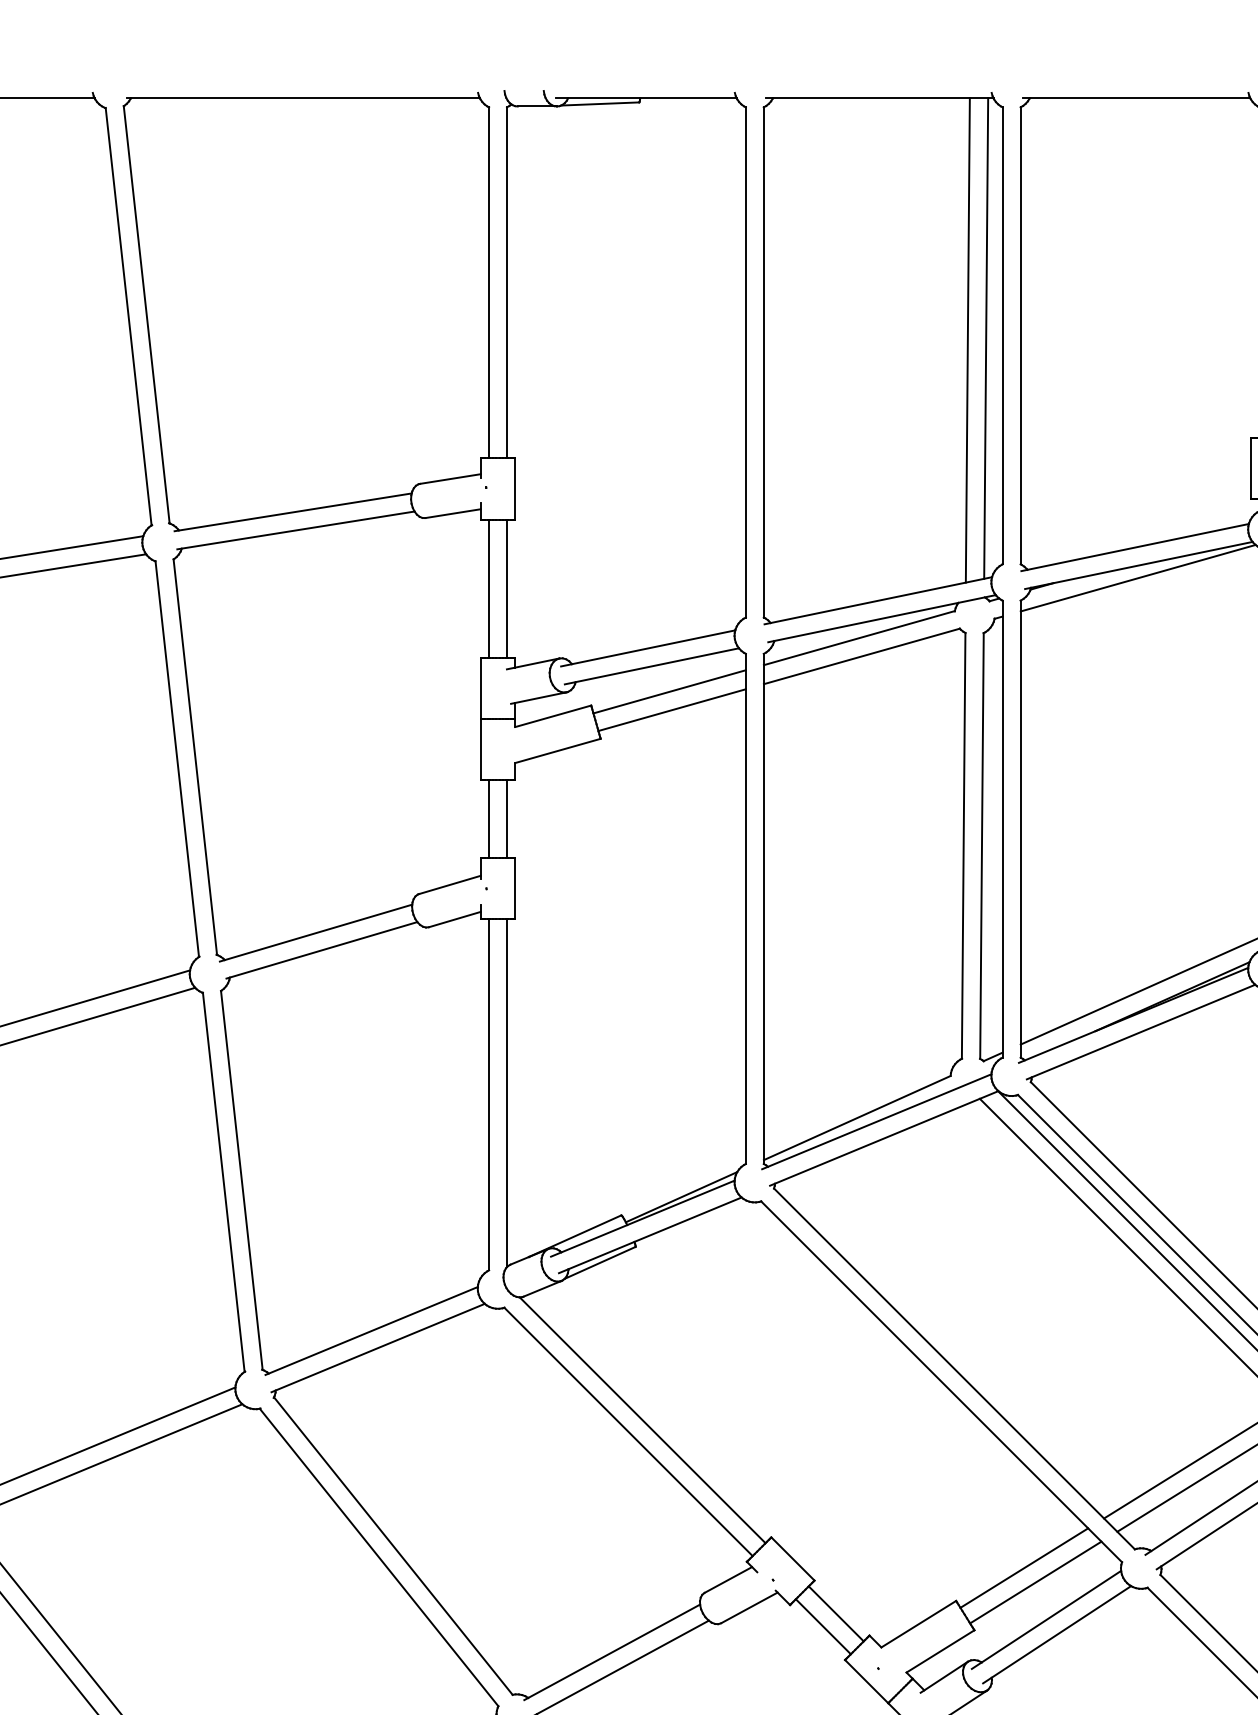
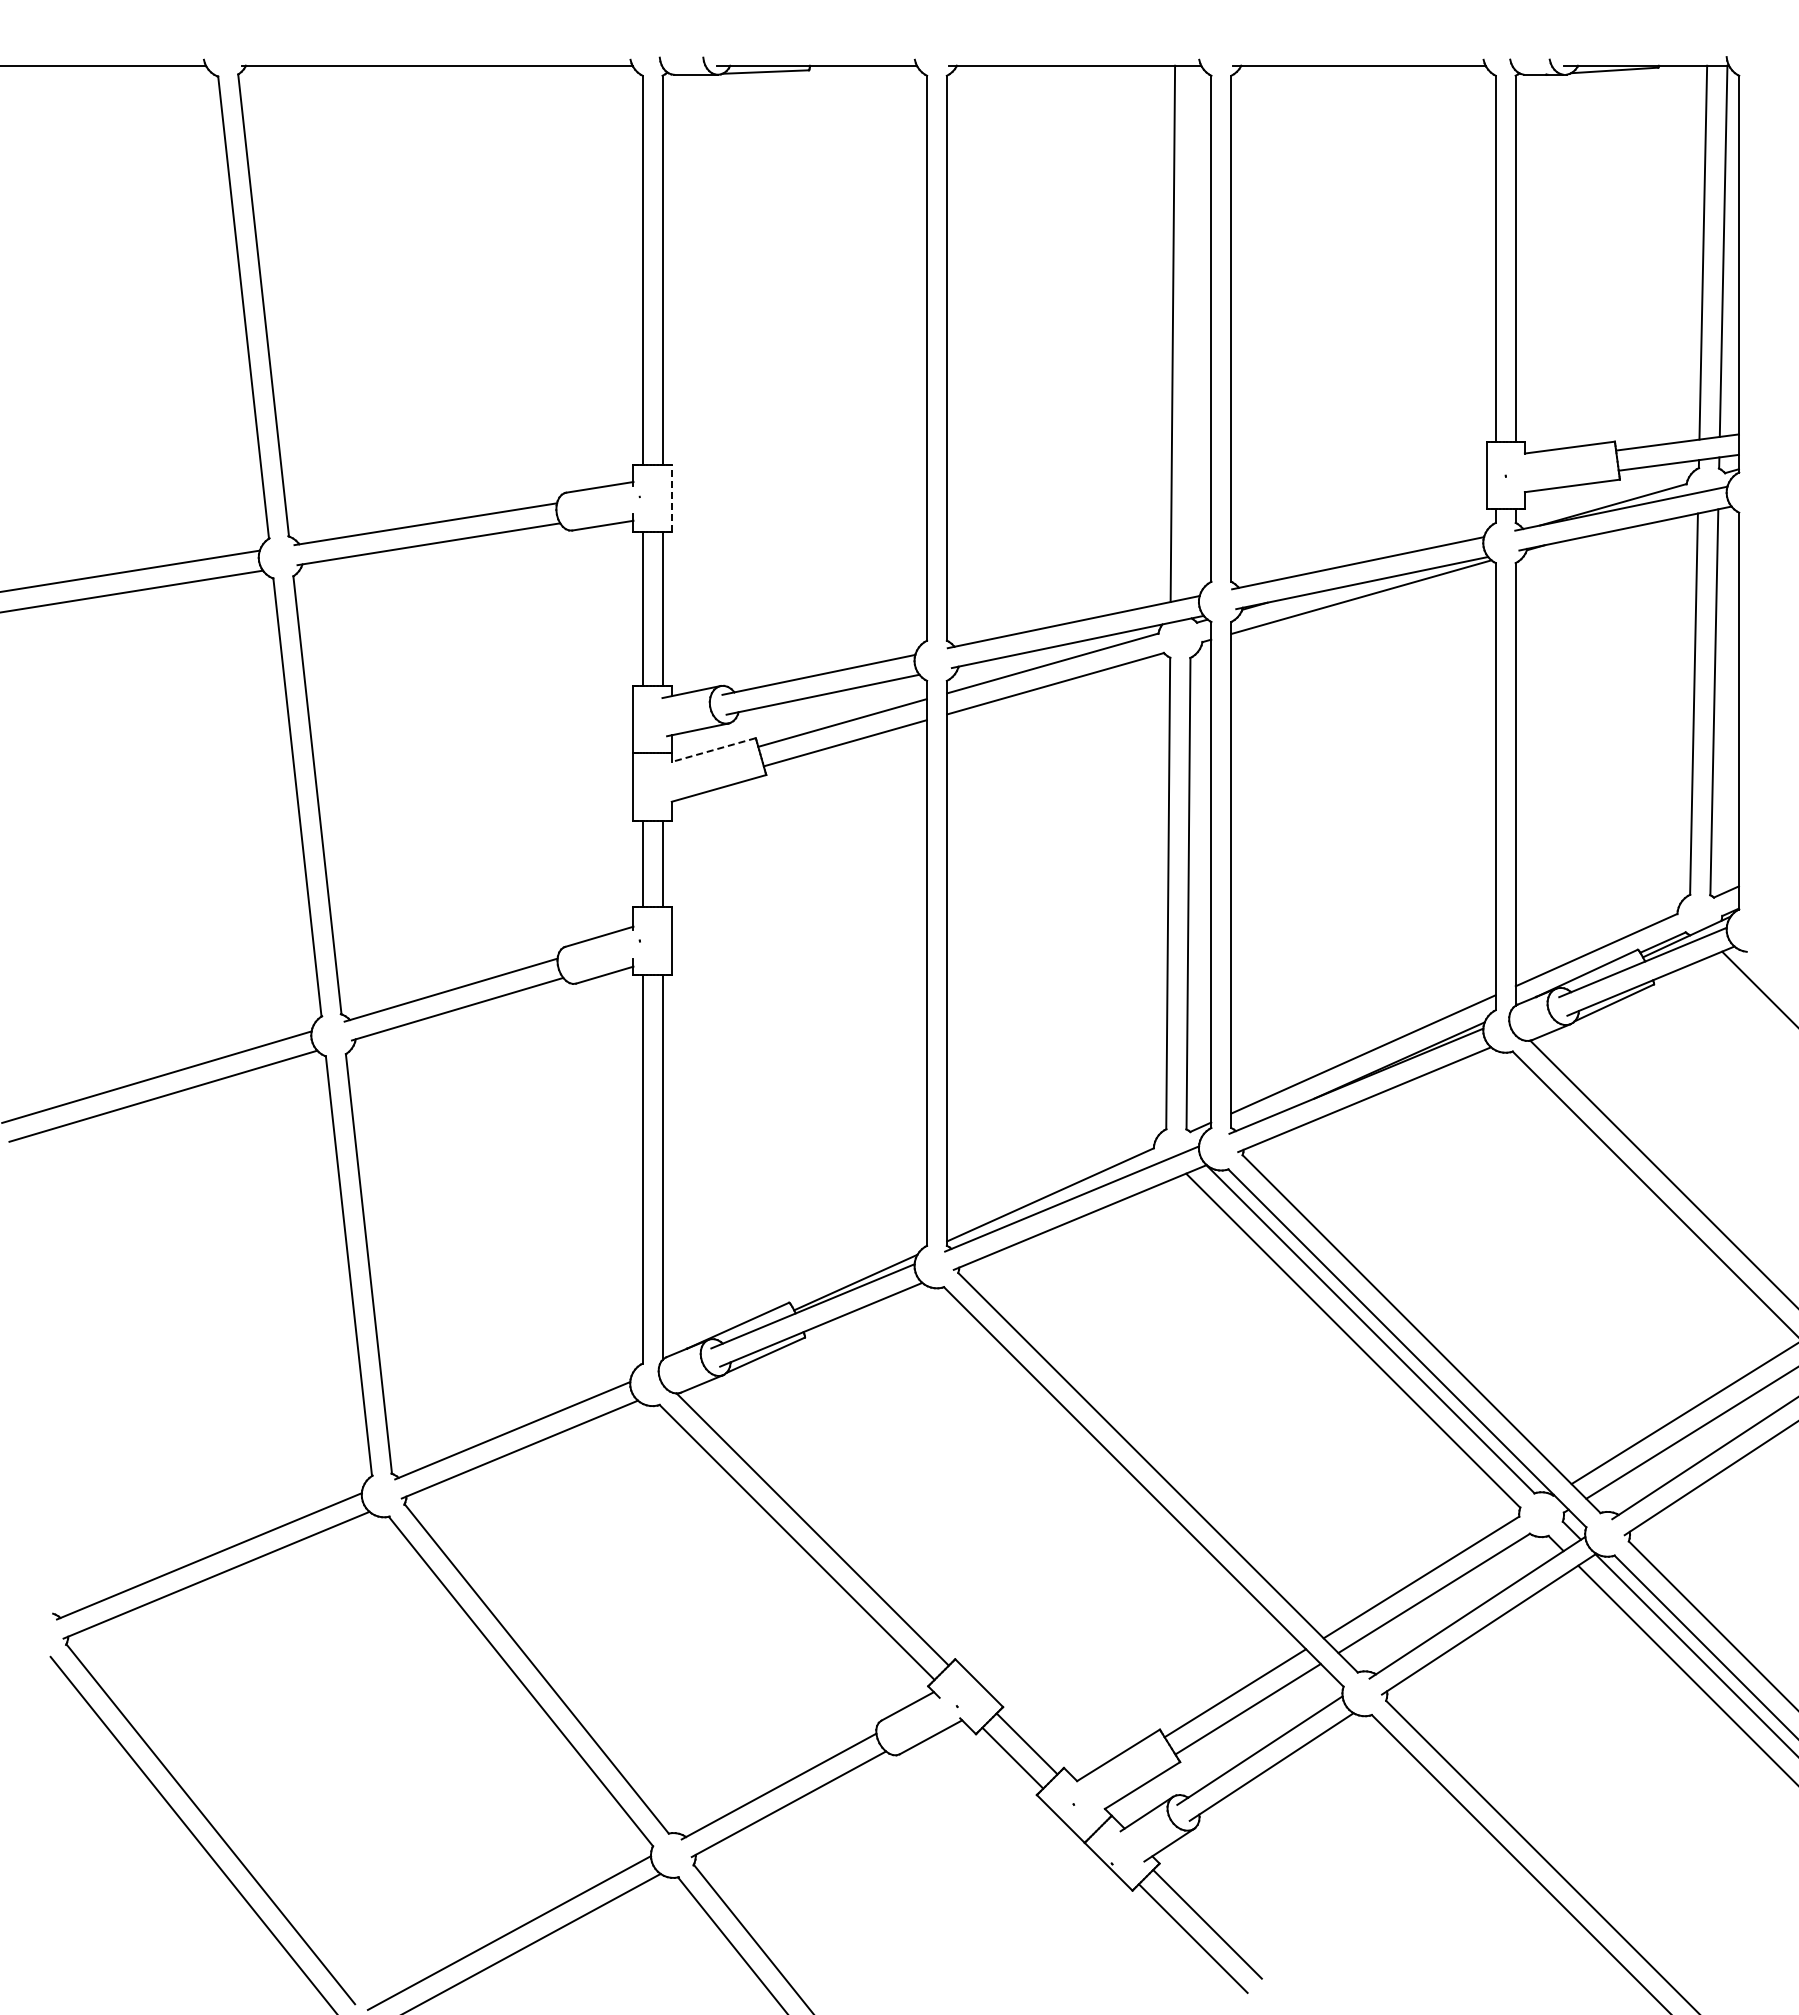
line: (985, 338) -> (1192, 331), removed
line: (515, 489) -> (671, 498), solid -> dashed
line: (553, 716) -> (713, 750), solid -> dashed

